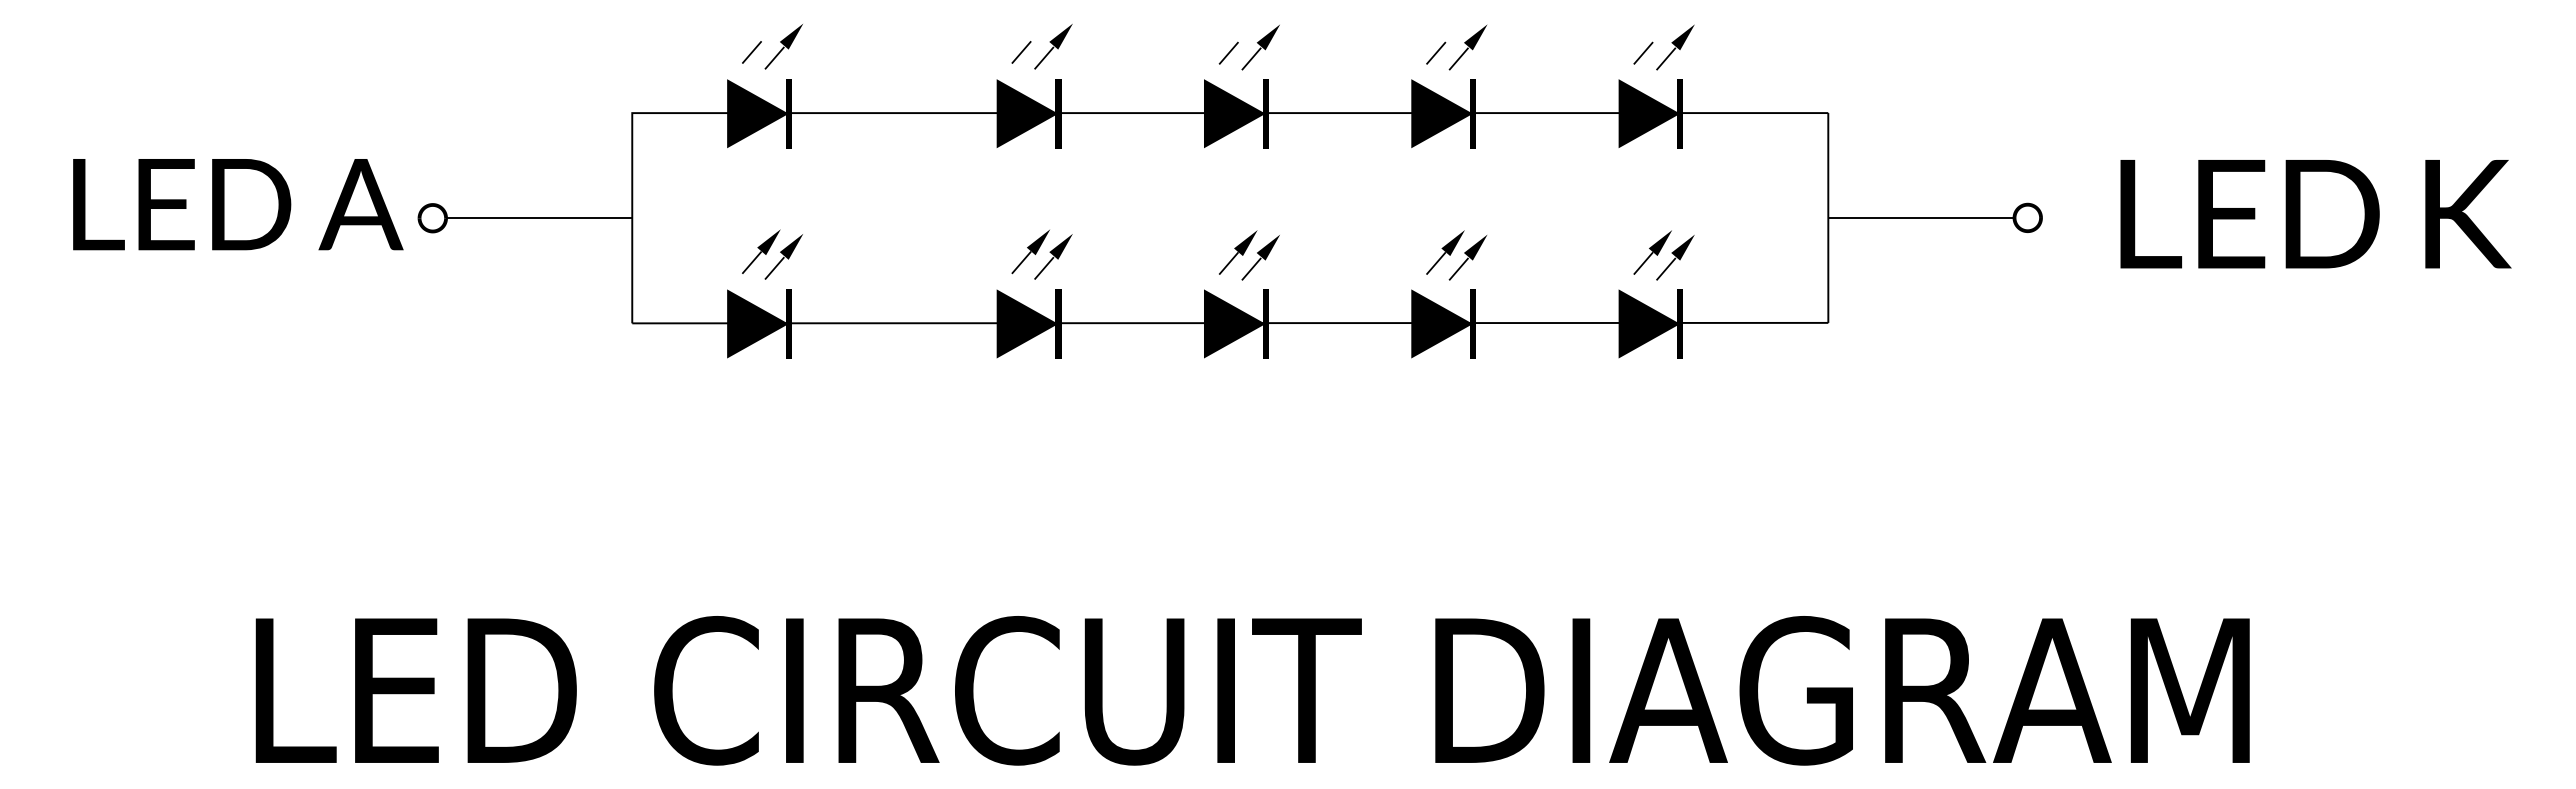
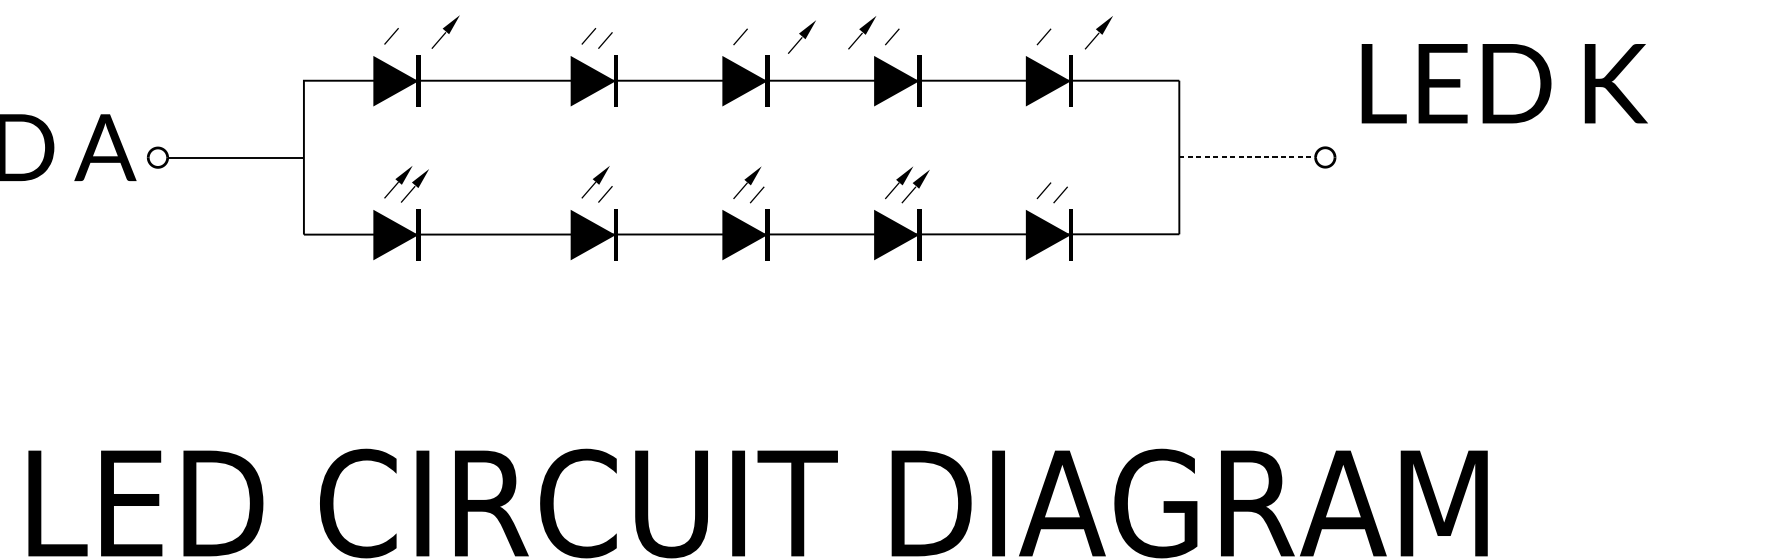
fill: (1061, 36) -> (618, 24), removed
part: (783, 46) -> (445, 31), moved
part: (1260, 47) -> (801, 37), moved
part: (1467, 47) -> (861, 32), moved
part: (1675, 47) -> (1098, 32), moved
text: (2315, 214) -> (1504, 83), moved
line: (1921, 217) -> (1247, 157), solid -> dashed
fill: (1660, 243) -> (1056, 176), removed
fill: (1061, 246) -> (618, 178), removed
fill: (1268, 247) -> (769, 179), removed
fill: (1682, 247) -> (1072, 179), removed

